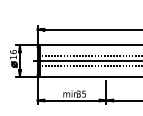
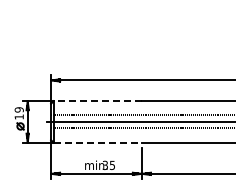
line: (72, 45) -> (97, 101), solid -> dashed
text: (12, 51) -> (18, 109), 16 -> 19
line: (73, 76) -> (98, 142), solid -> dashed

